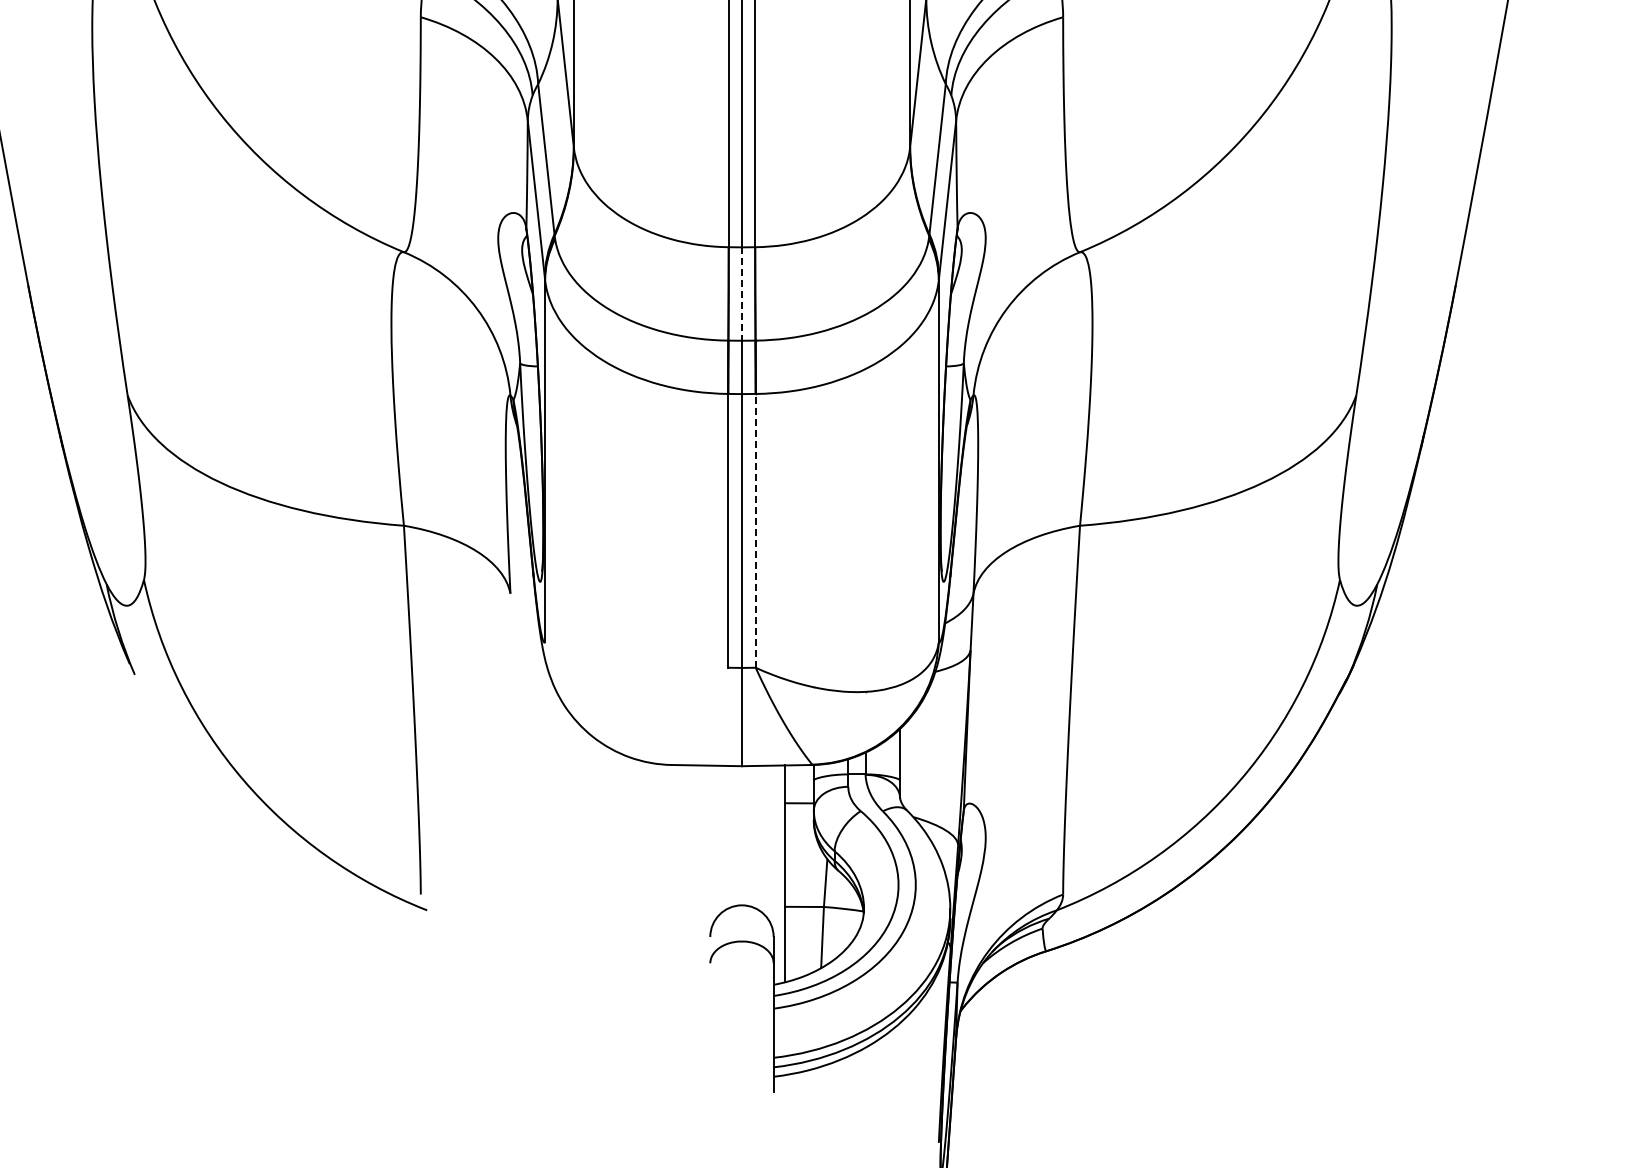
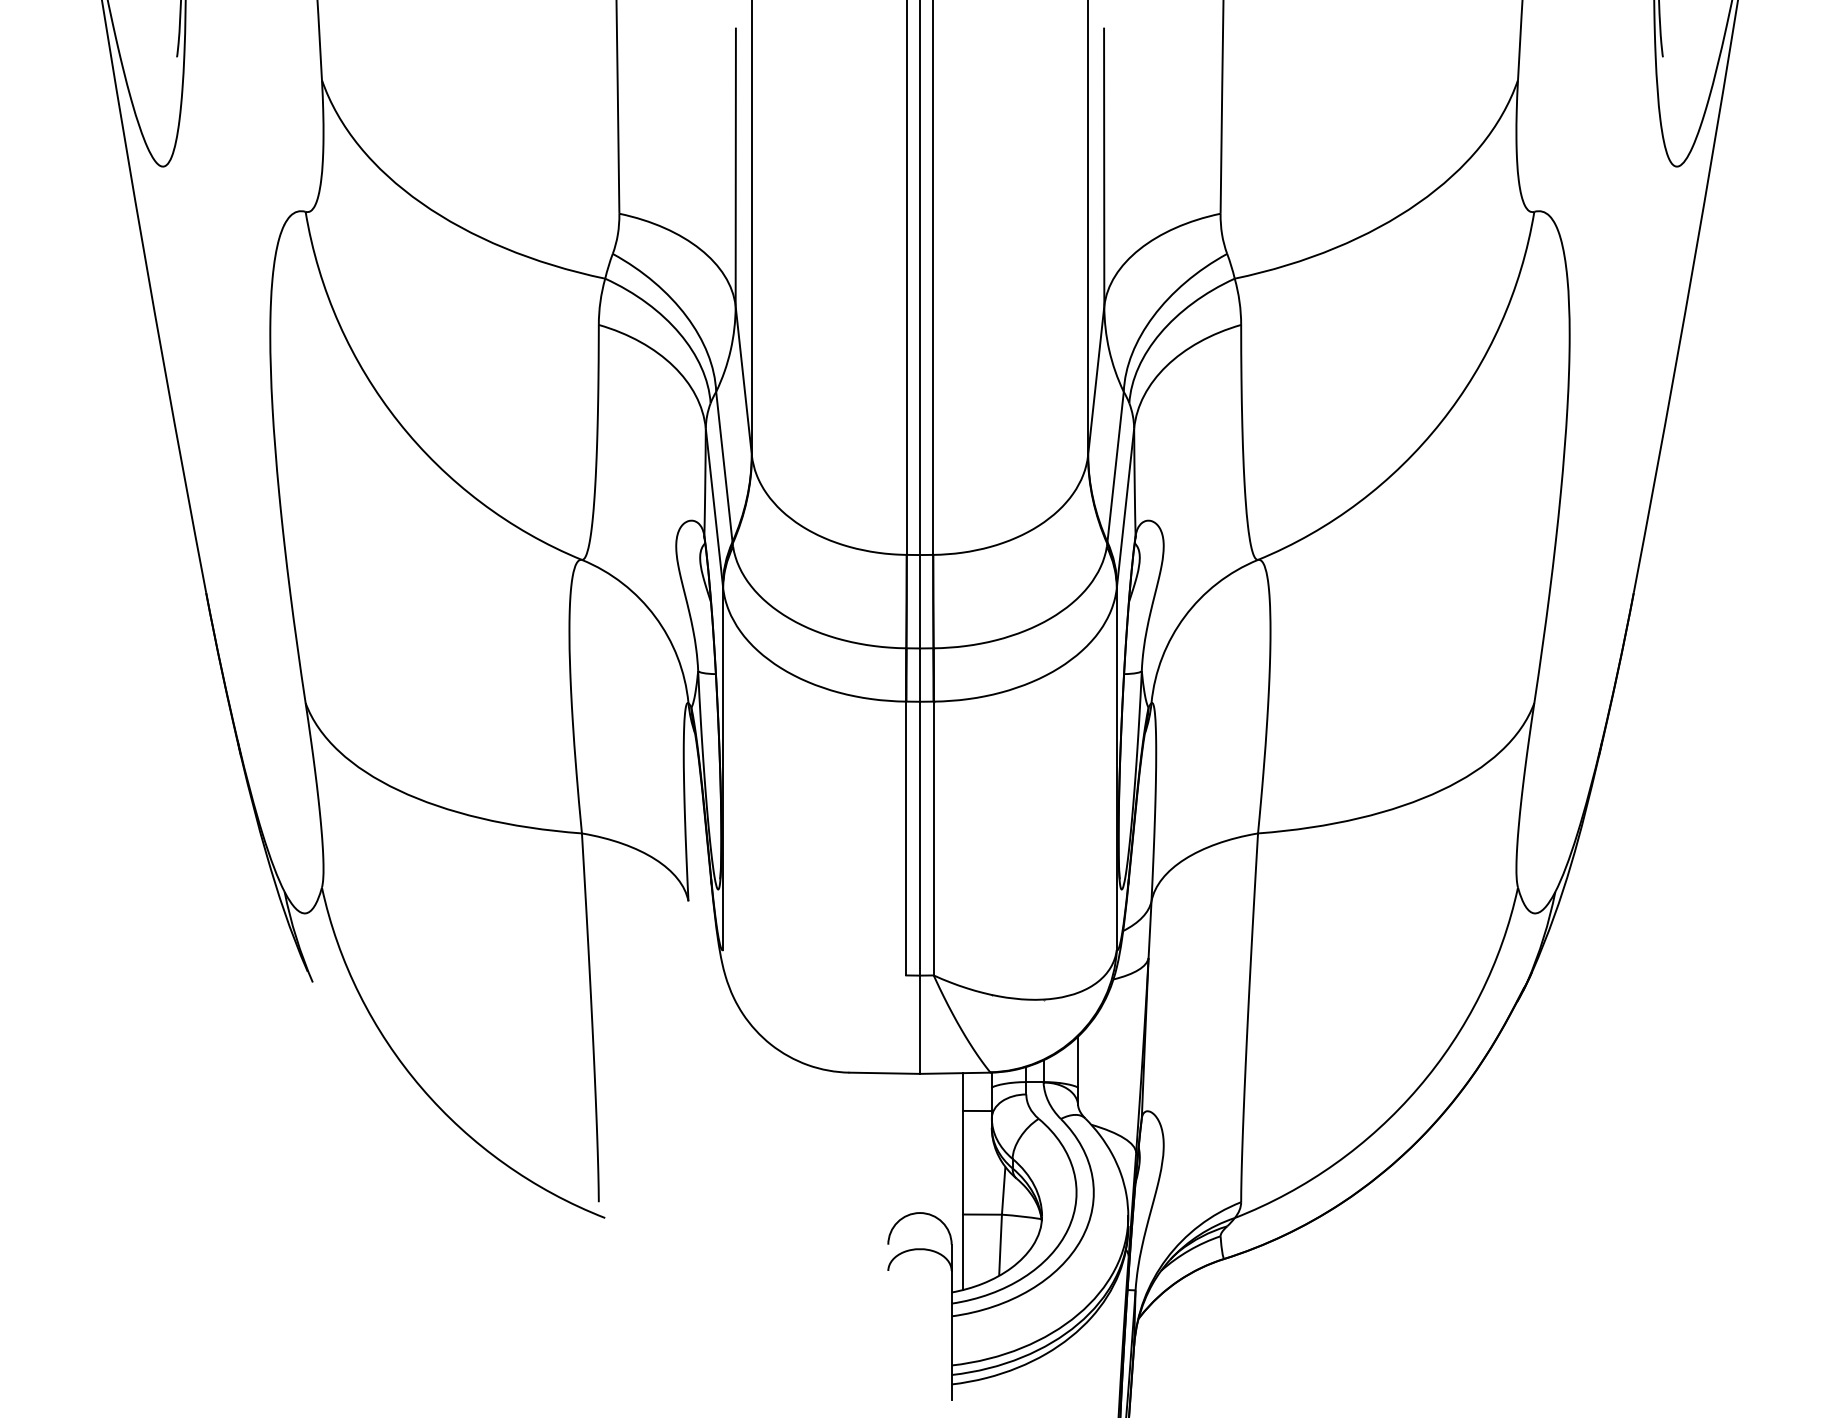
line: (742, 294) -> (920, 602), dashed -> solid
line: (755, 530) -> (933, 838), dashed -> solid

